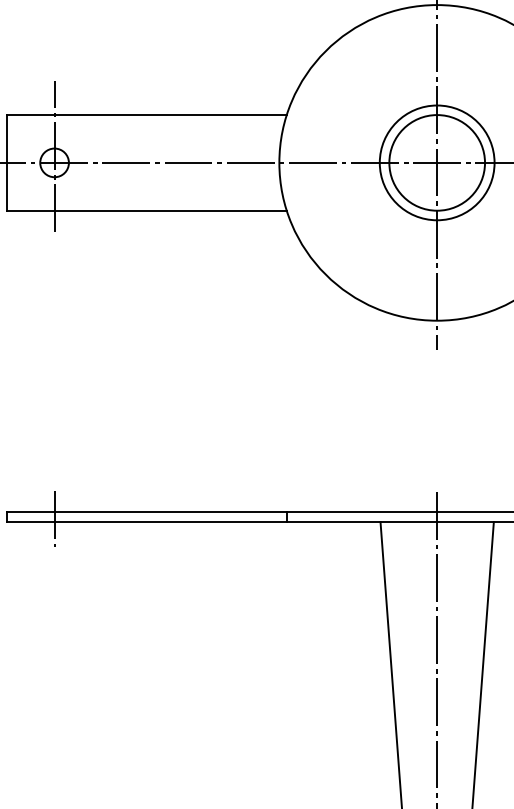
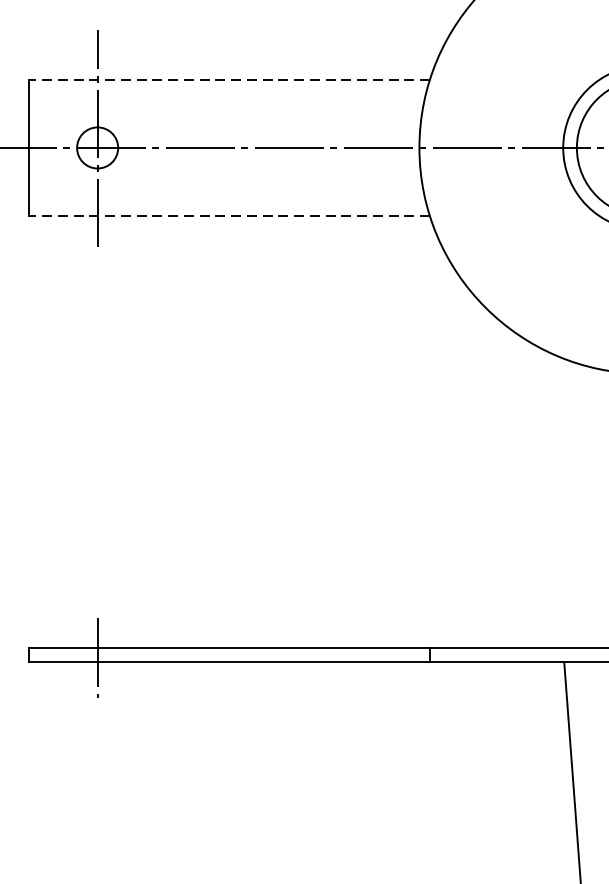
line: (146, 115) -> (229, 80), solid -> dashed
line: (146, 210) -> (229, 216), solid -> dashed

